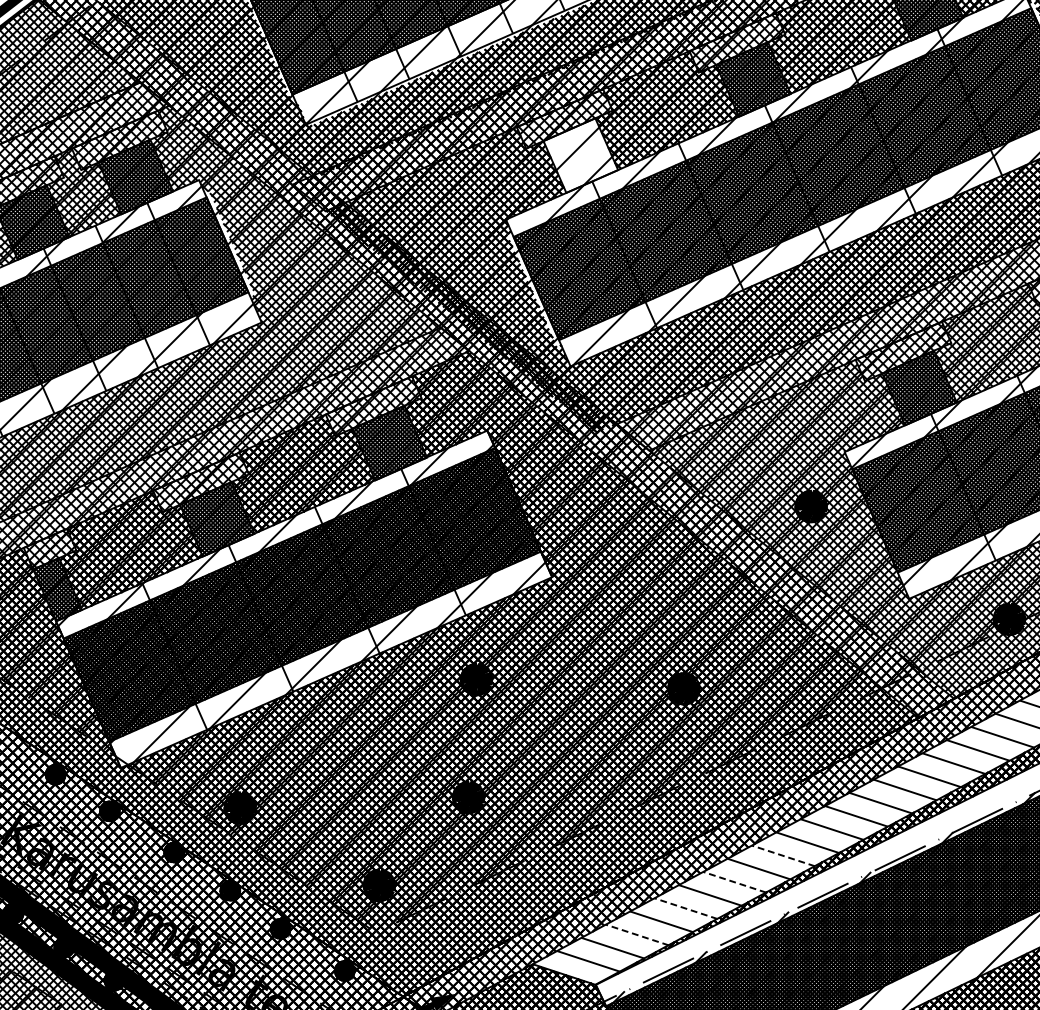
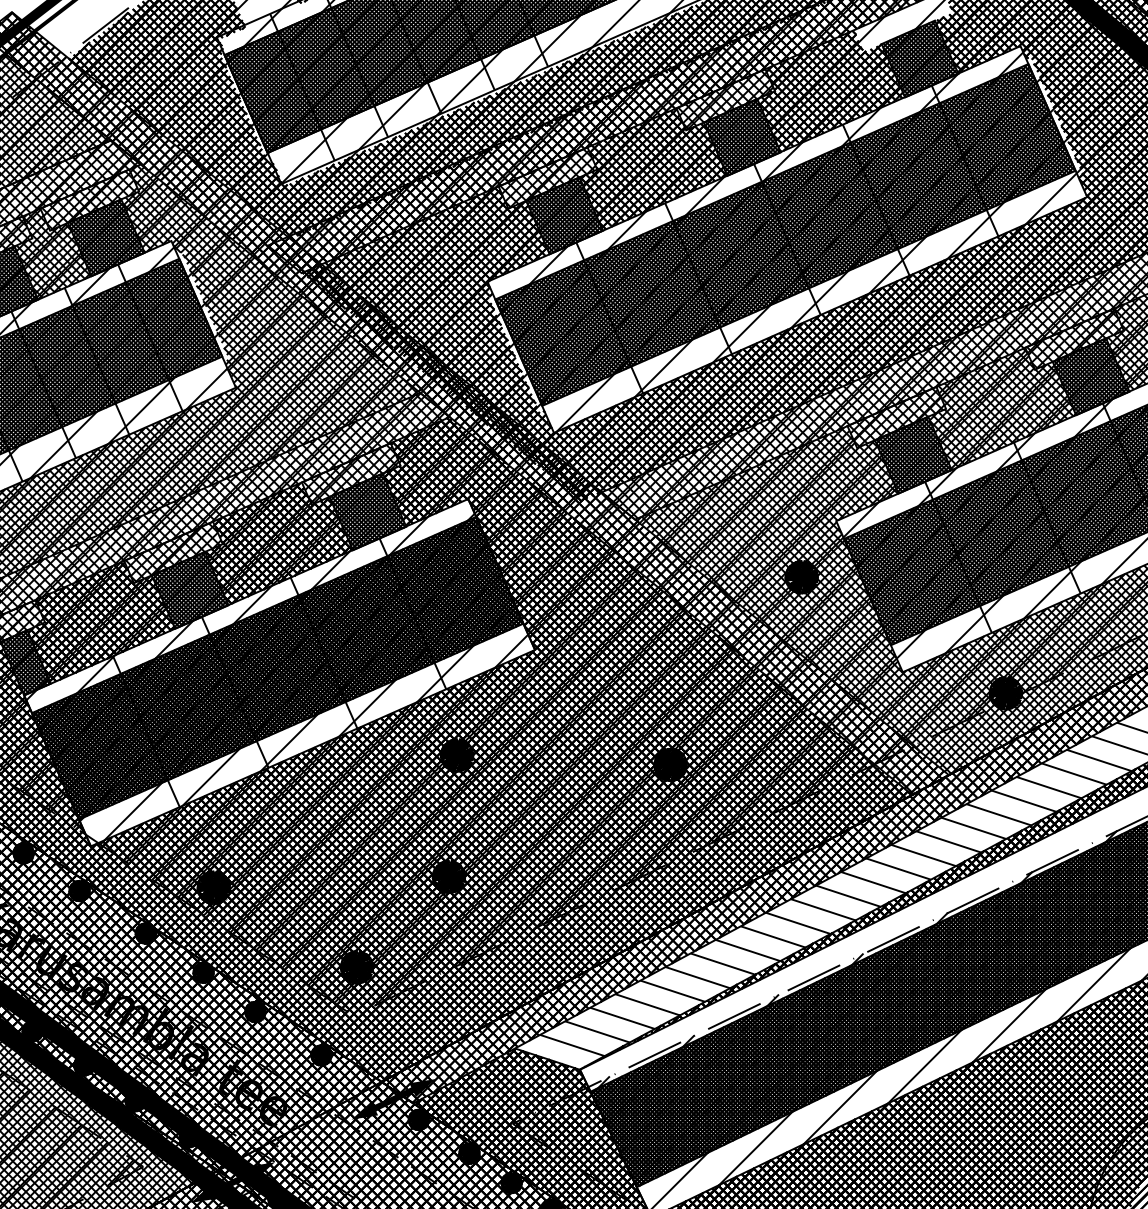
hatch: (580, 155) -> (564, 215), added
line: (782, 855) -> (772, 936), dashed -> solid
line: (734, 881) -> (722, 963), dashed -> solid
line: (685, 908) -> (672, 991), dashed -> solid
line: (637, 935) -> (622, 1018), dashed -> solid

